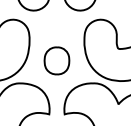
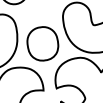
part: (56, 60) -> (42, 43), size x1.43

